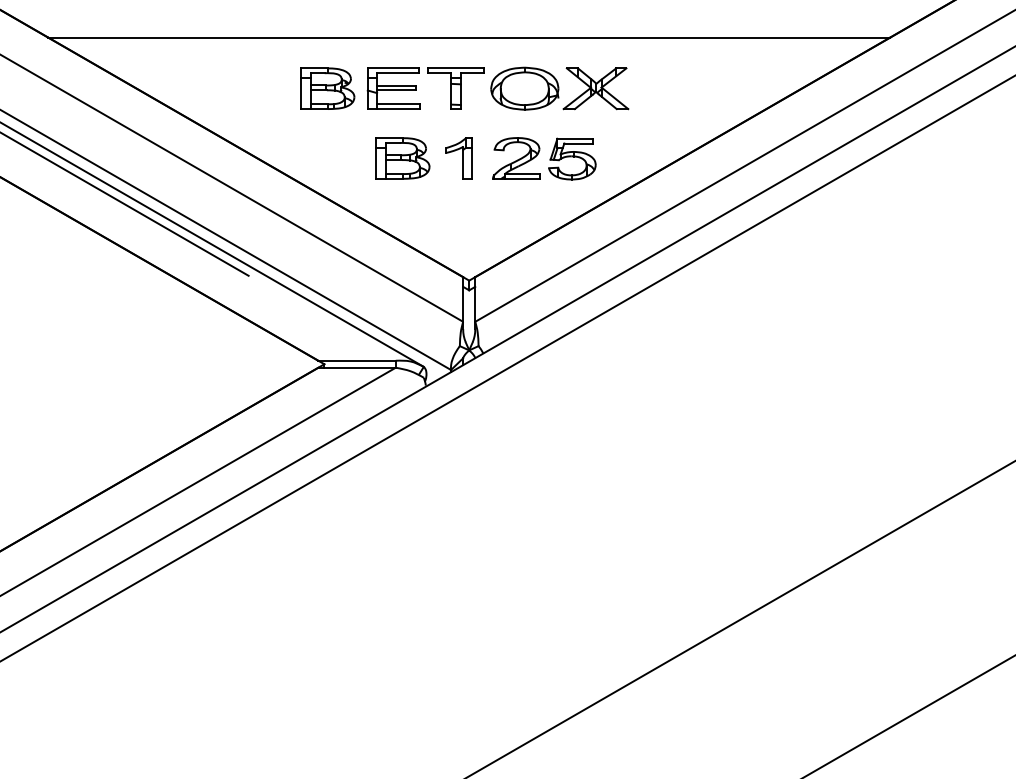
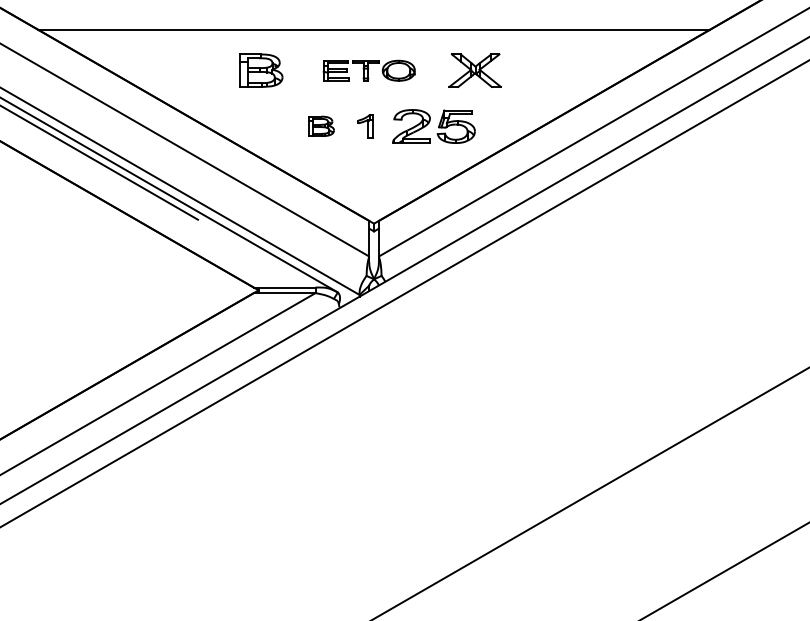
part: (463, 88) -> (369, 70), size x0.6
part: (403, 158) -> (321, 126), size x0.6
part: (458, 158) -> (365, 126), size x0.7

